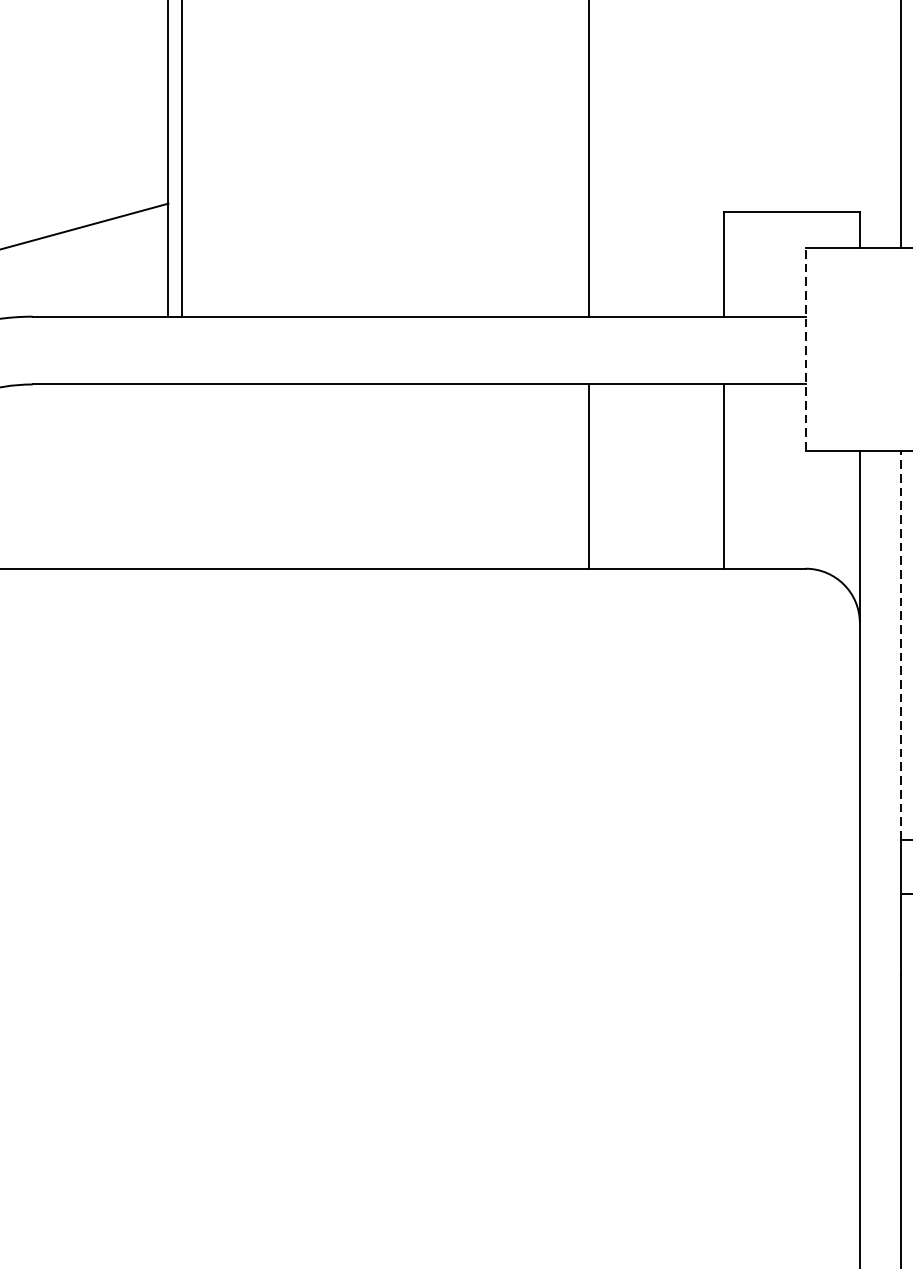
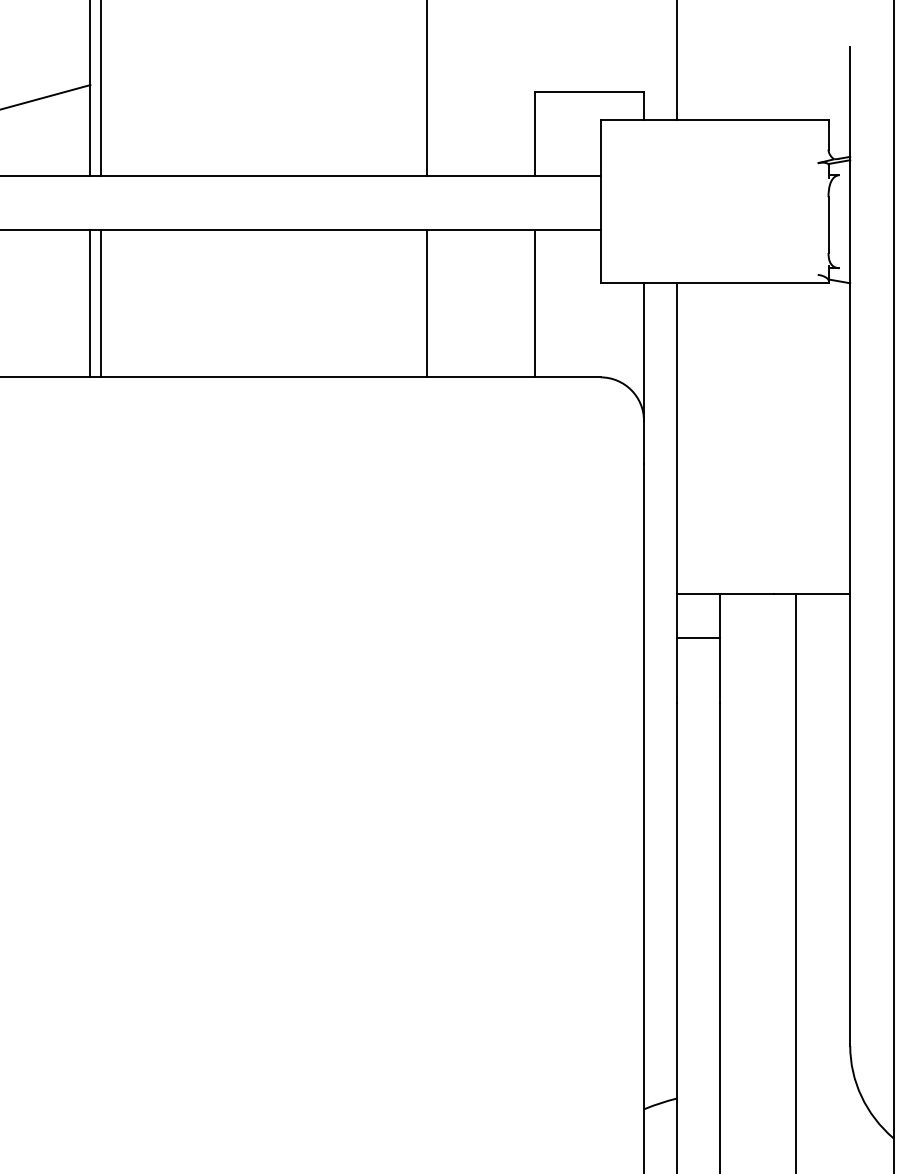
line: (805, 349) -> (600, 201), dashed -> solid
line: (168, 476) -> (90, 303), added
line: (182, 476) -> (101, 303), added
line: (900, 645) -> (676, 438), dashed -> solid

